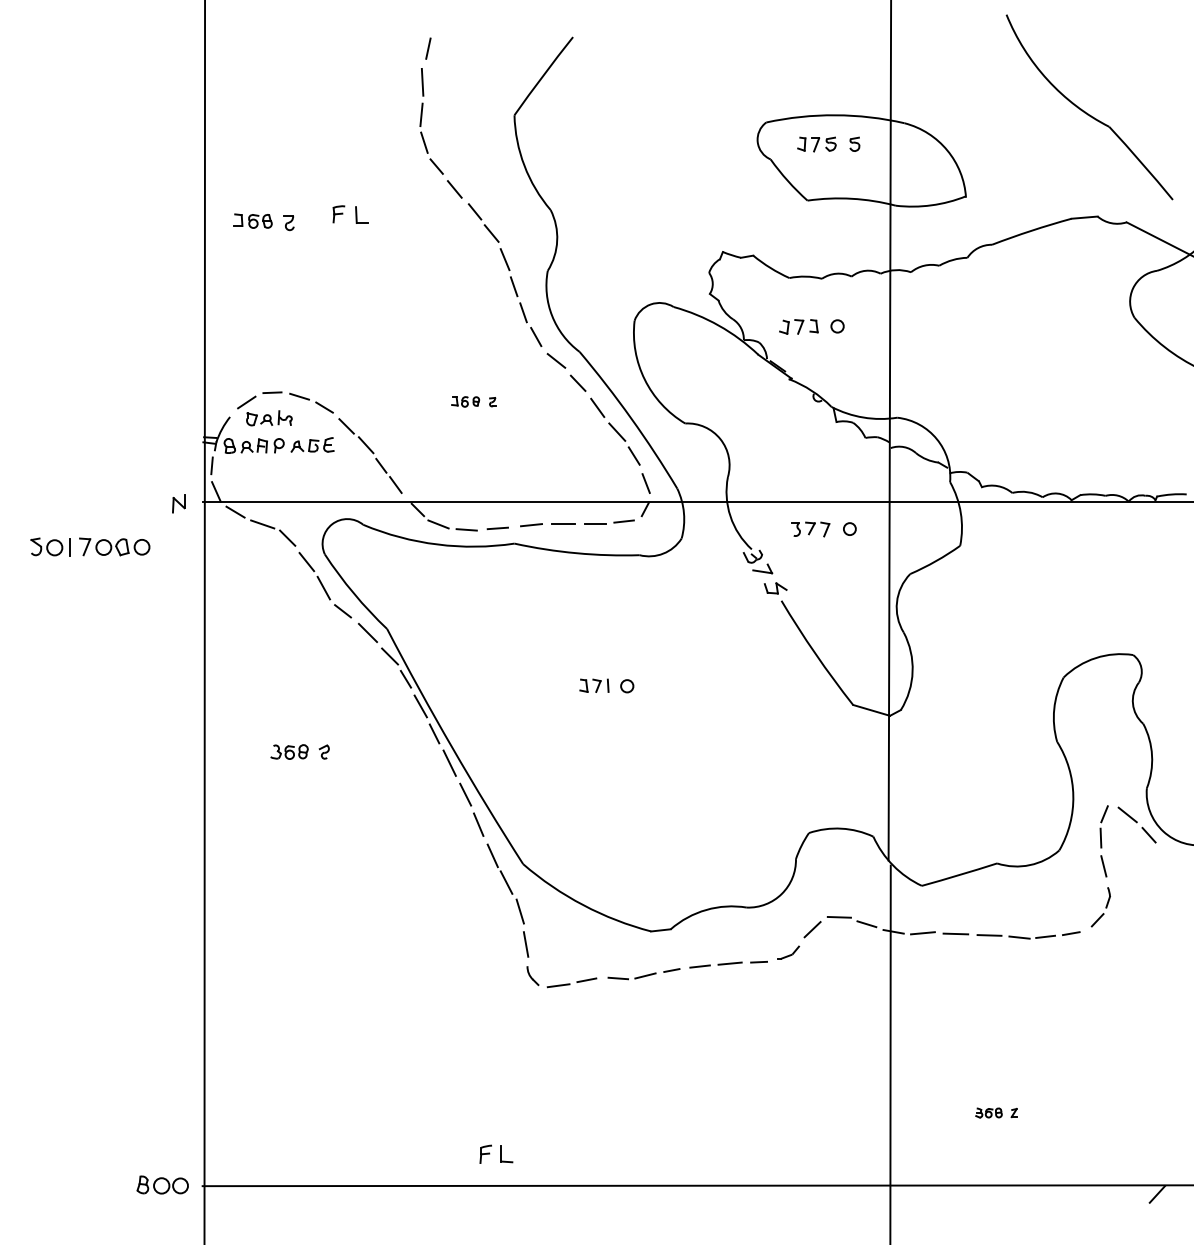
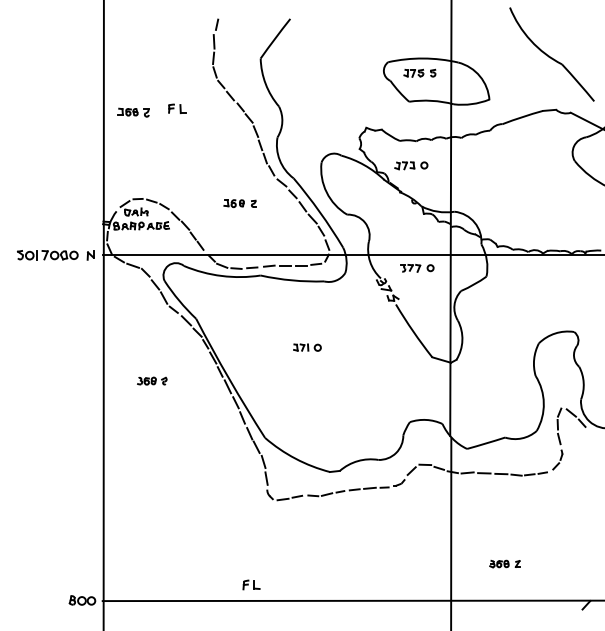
part: (472, 401) -> (239, 203), size x1.43
part: (89, 547) -> (47, 255), moved
part: (995, 1112) -> (504, 563), size x1.43

